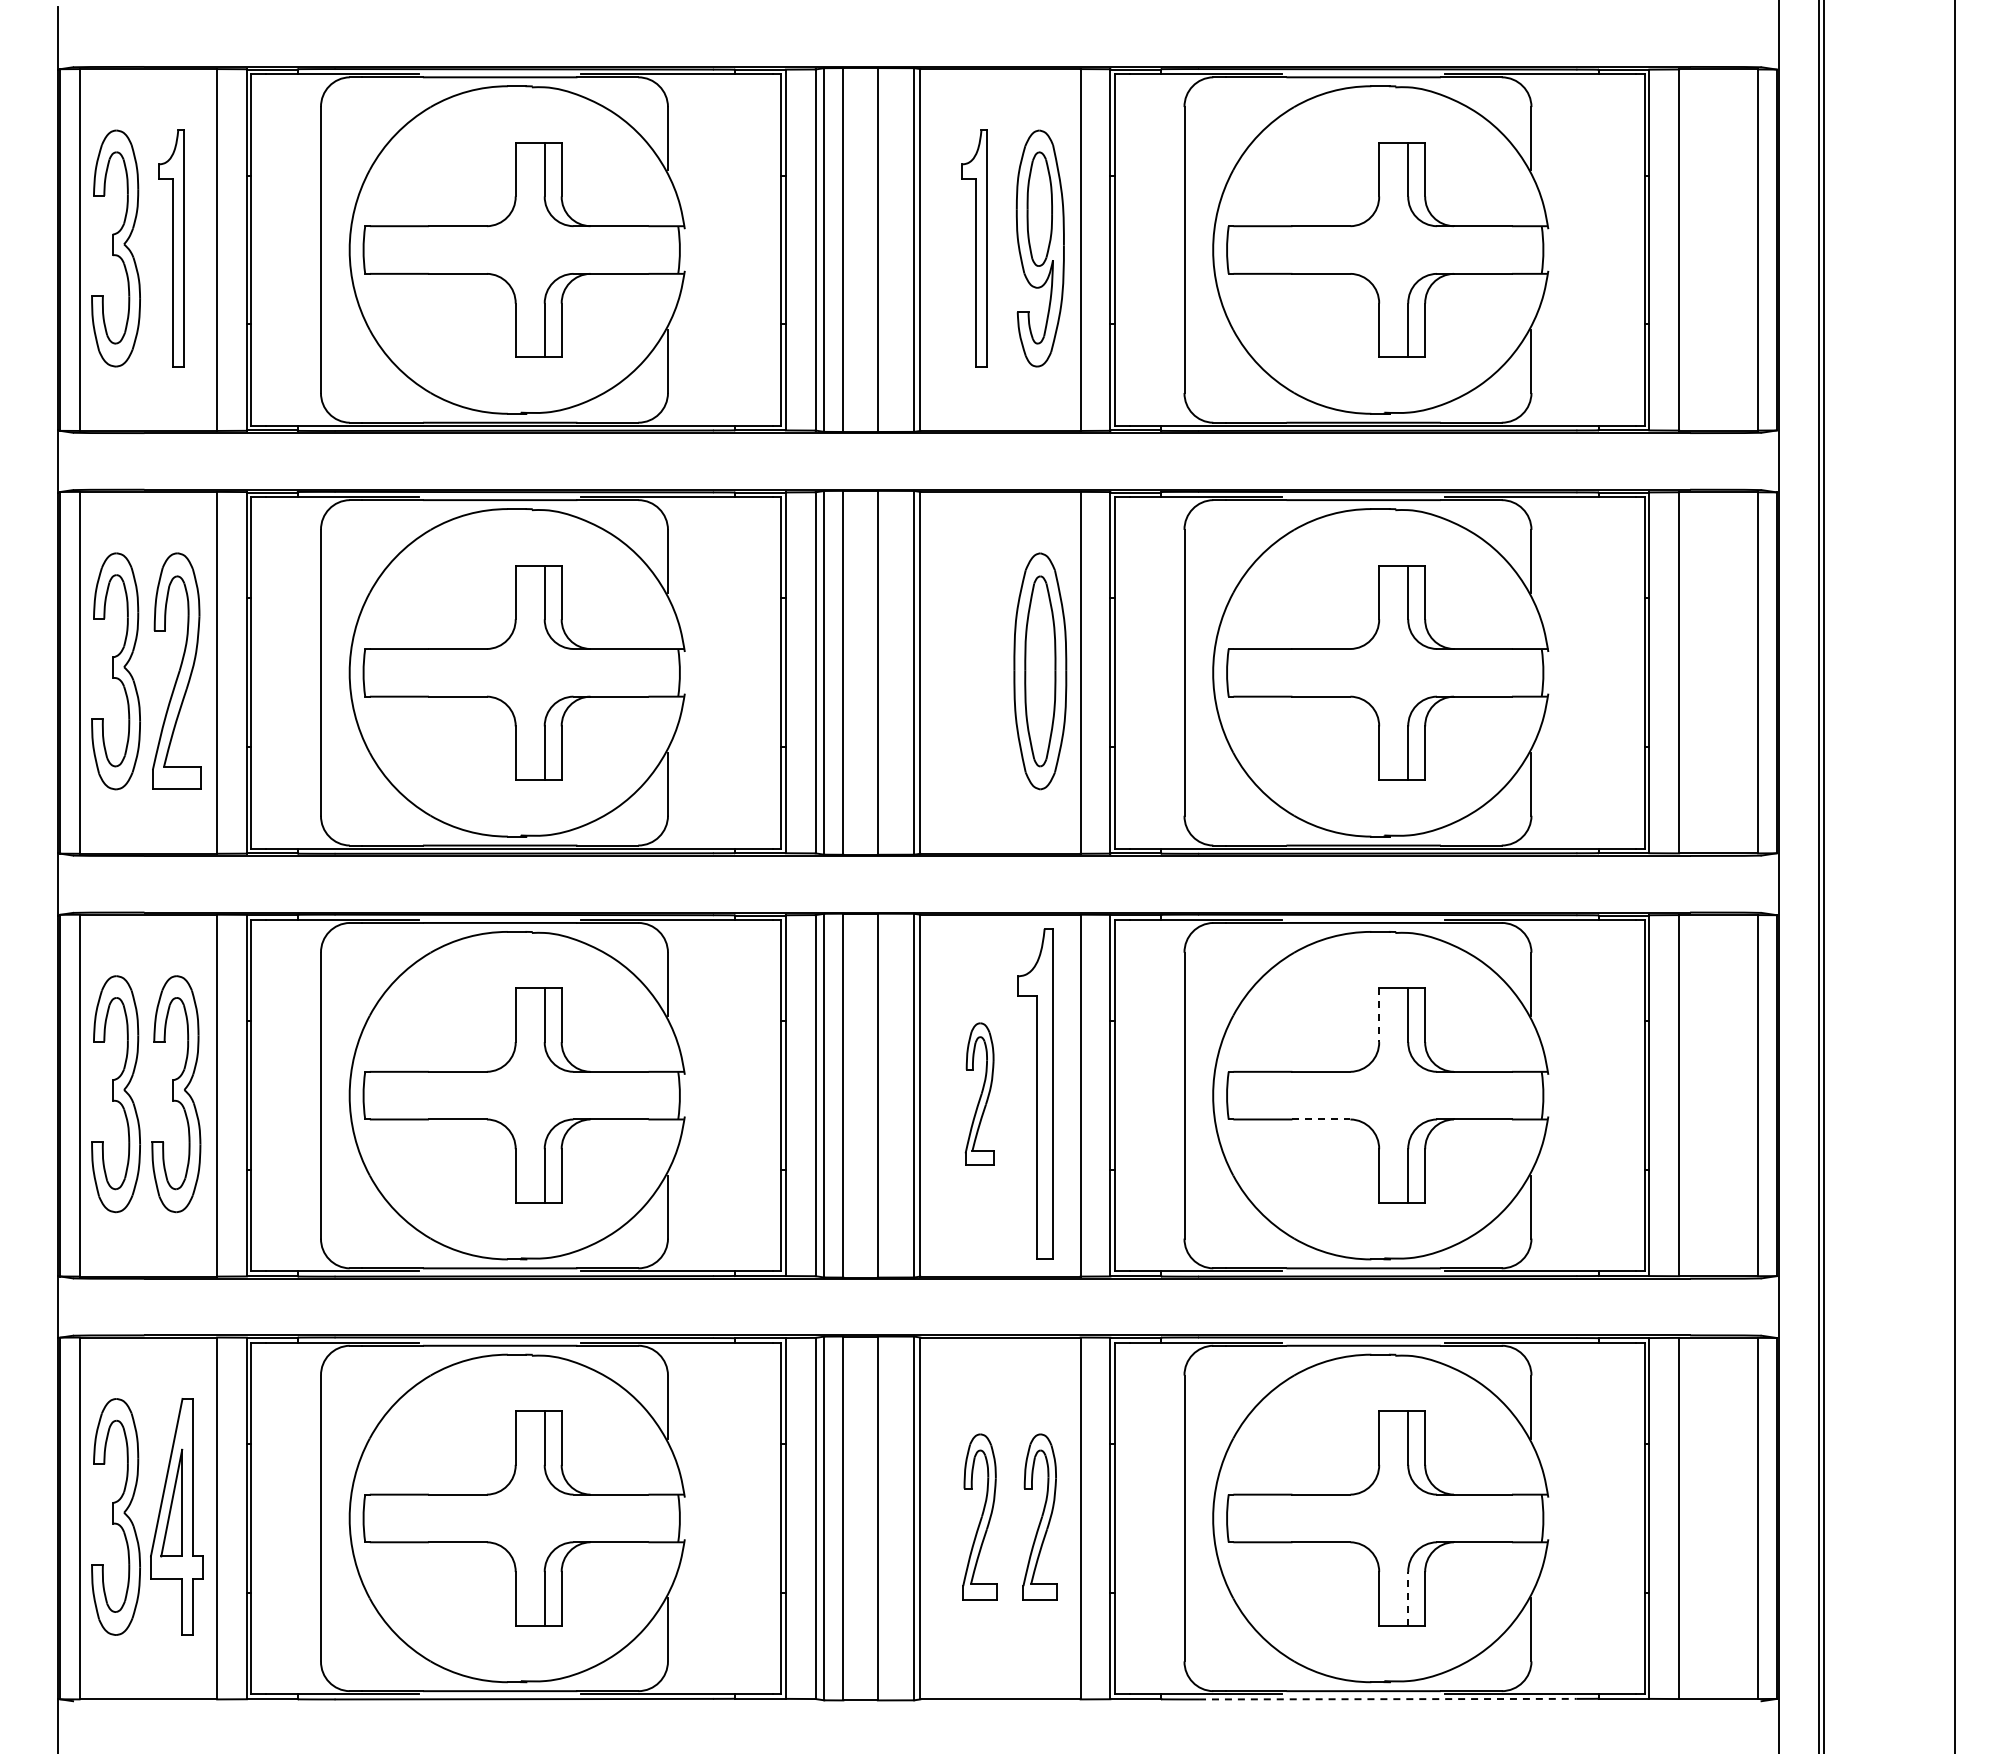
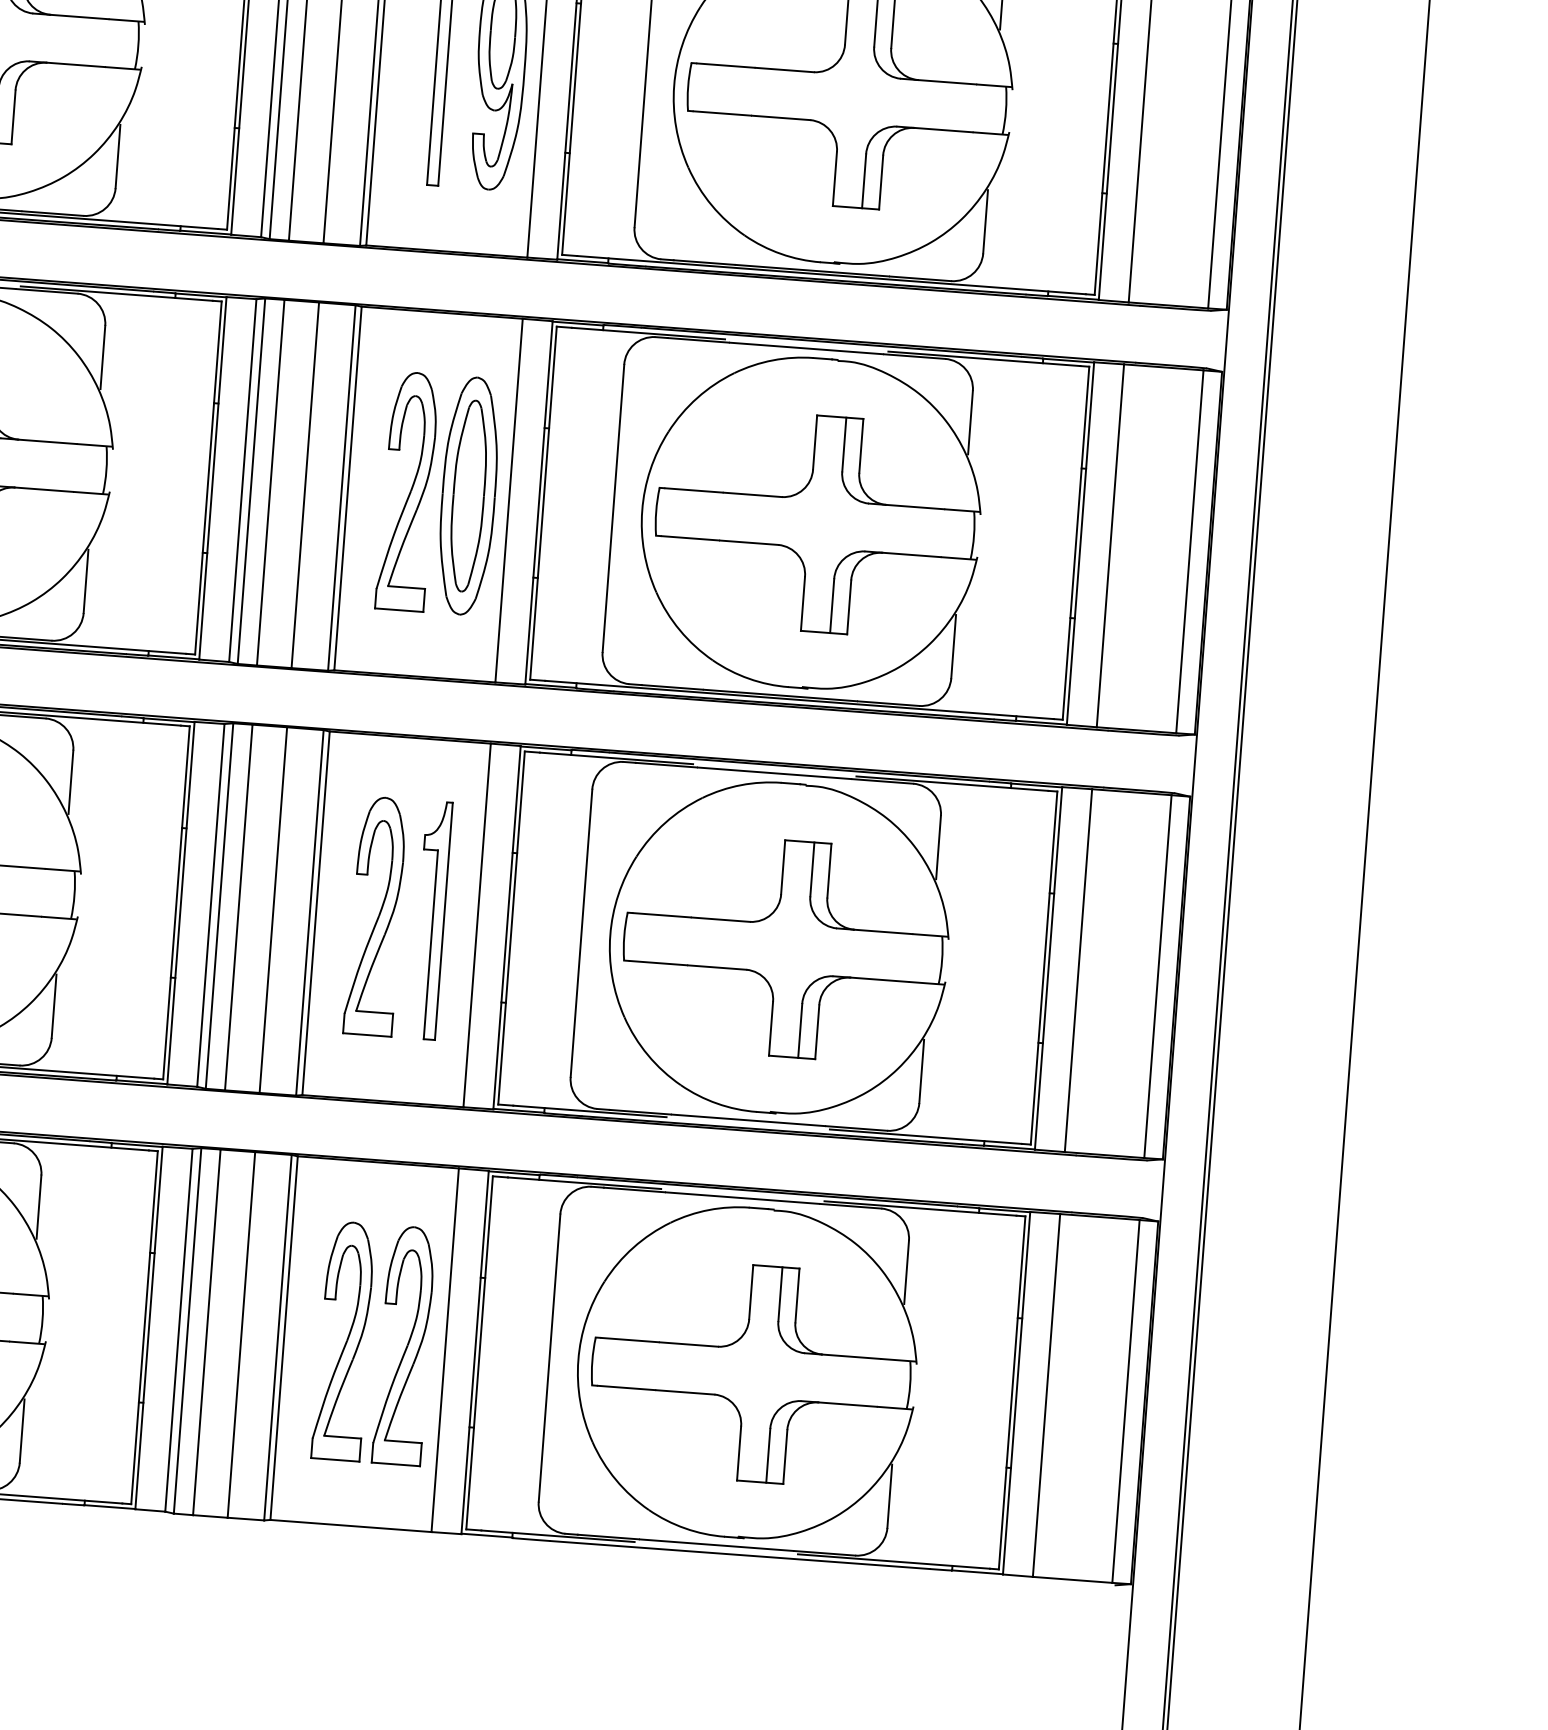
part: (979, 670) -> (407, 490), added
line: (1379, 1015) -> (783, 867), dashed -> solid
part: (979, 1093) -> (375, 915), size x1.67
part: (1034, 1093) -> (430, 919), size x0.71
line: (1321, 1119) -> (717, 967), dashed -> solid
part: (979, 1516) -> (343, 1340), size x1.43
part: (1039, 1516) -> (404, 1345), size x1.43
line: (1408, 1598) -> (768, 1455), dashed -> solid
line: (1387, 1699) -> (739, 1555), dashed -> solid

